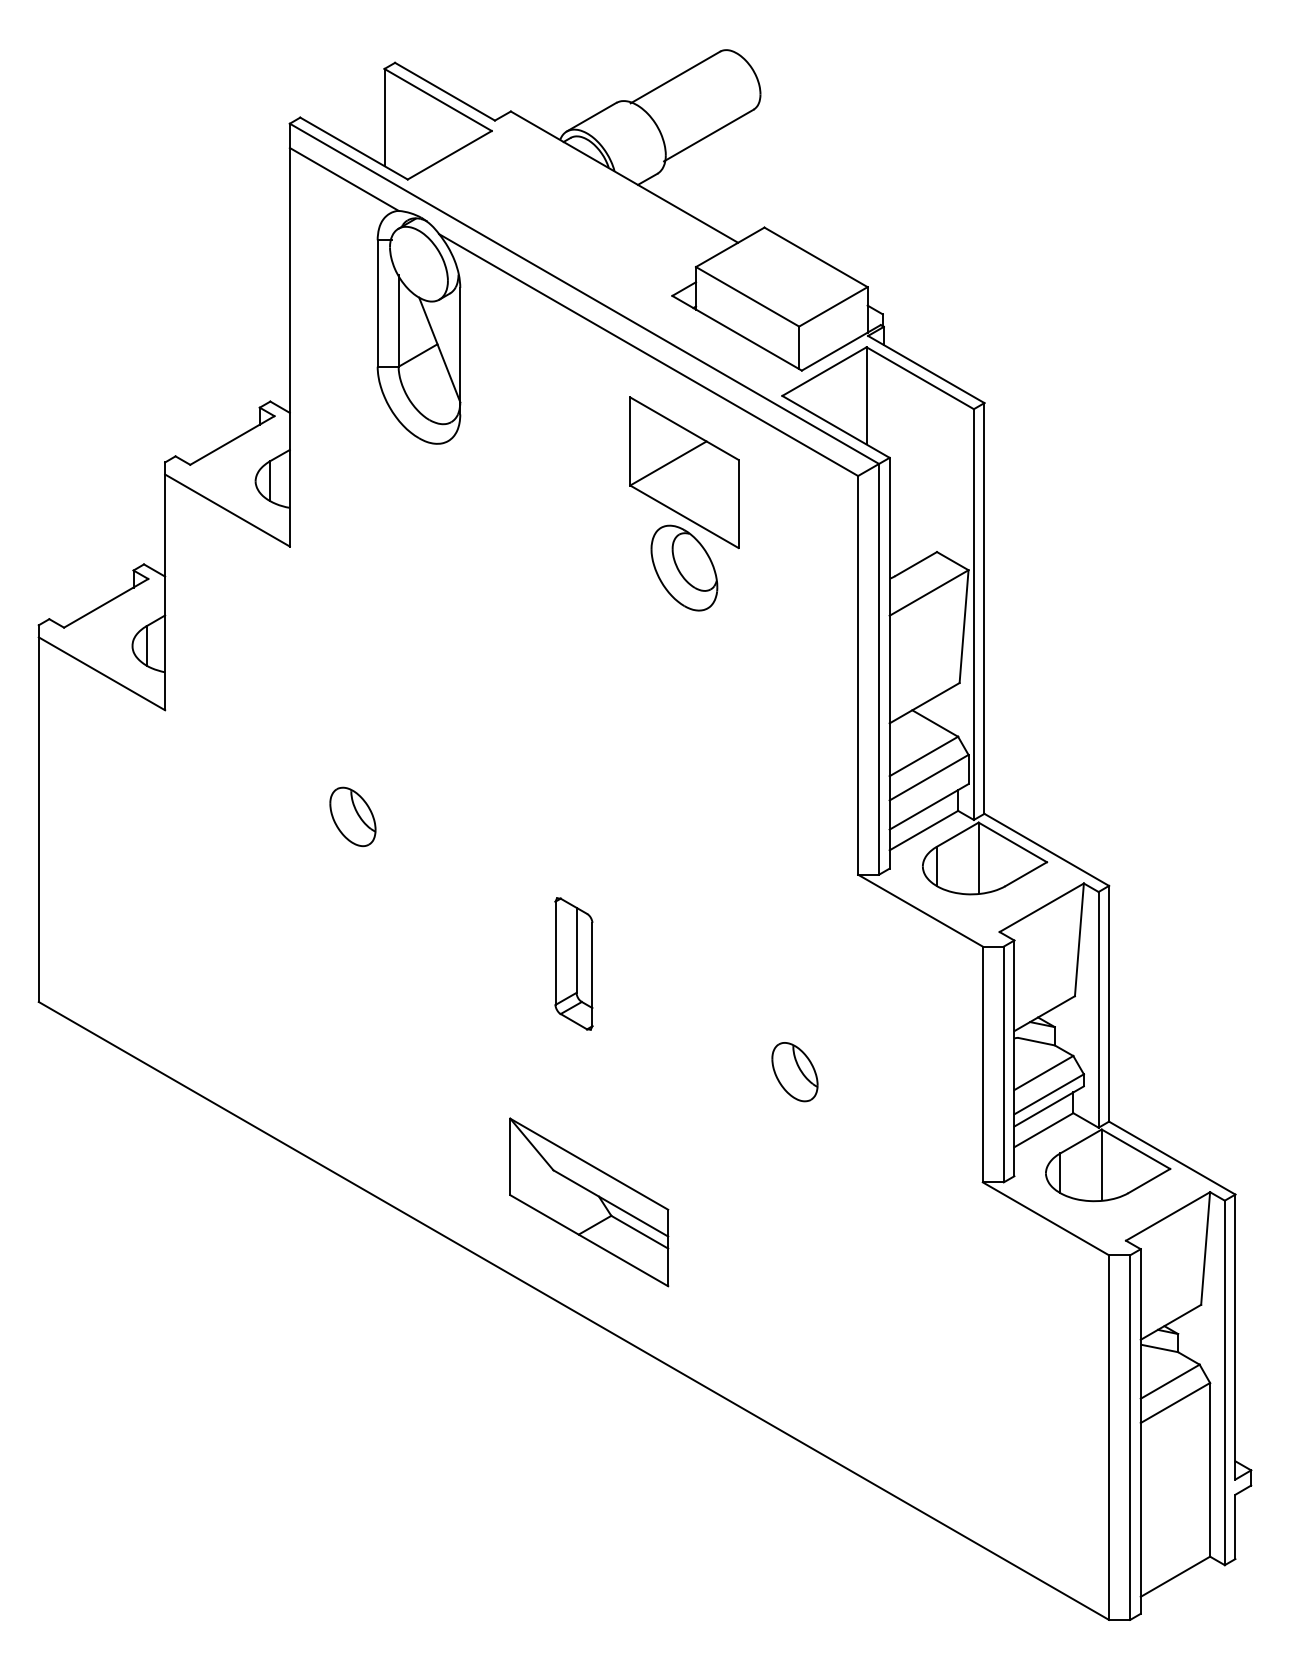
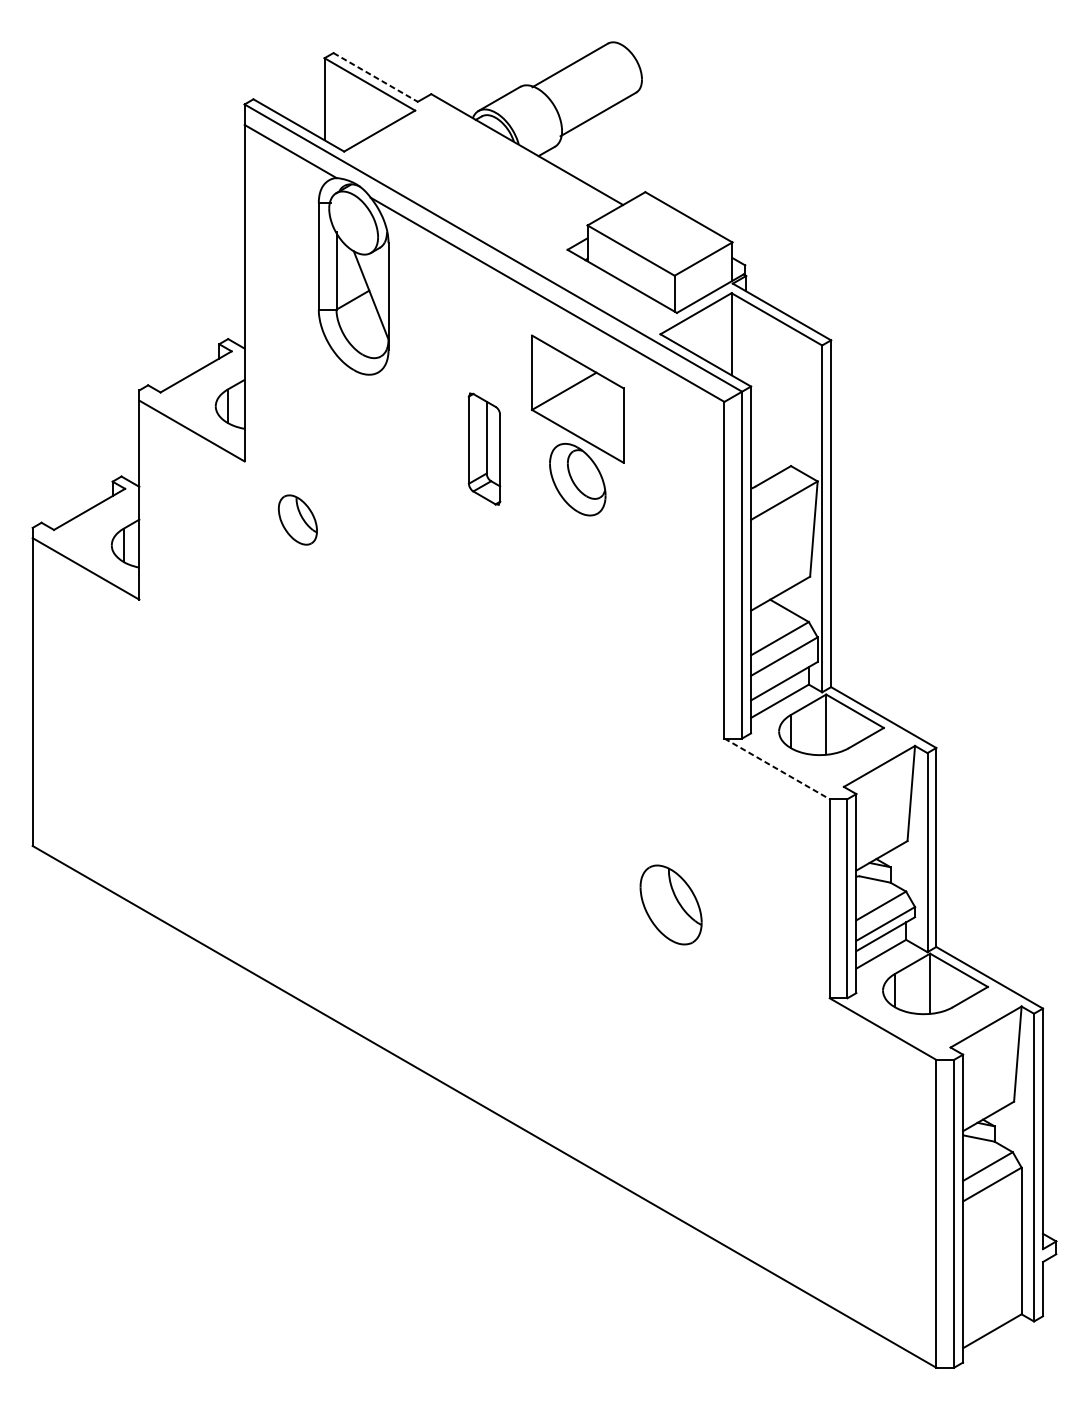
line: (445, 91) -> (376, 77), solid -> dashed
part: (352, 816) -> (297, 519), moved
line: (920, 910) -> (777, 768), solid -> dashed
part: (573, 963) -> (484, 448), moved
part: (794, 1072) -> (670, 905), size x1.6
part: (589, 1202) -> (497, 1015), removed

